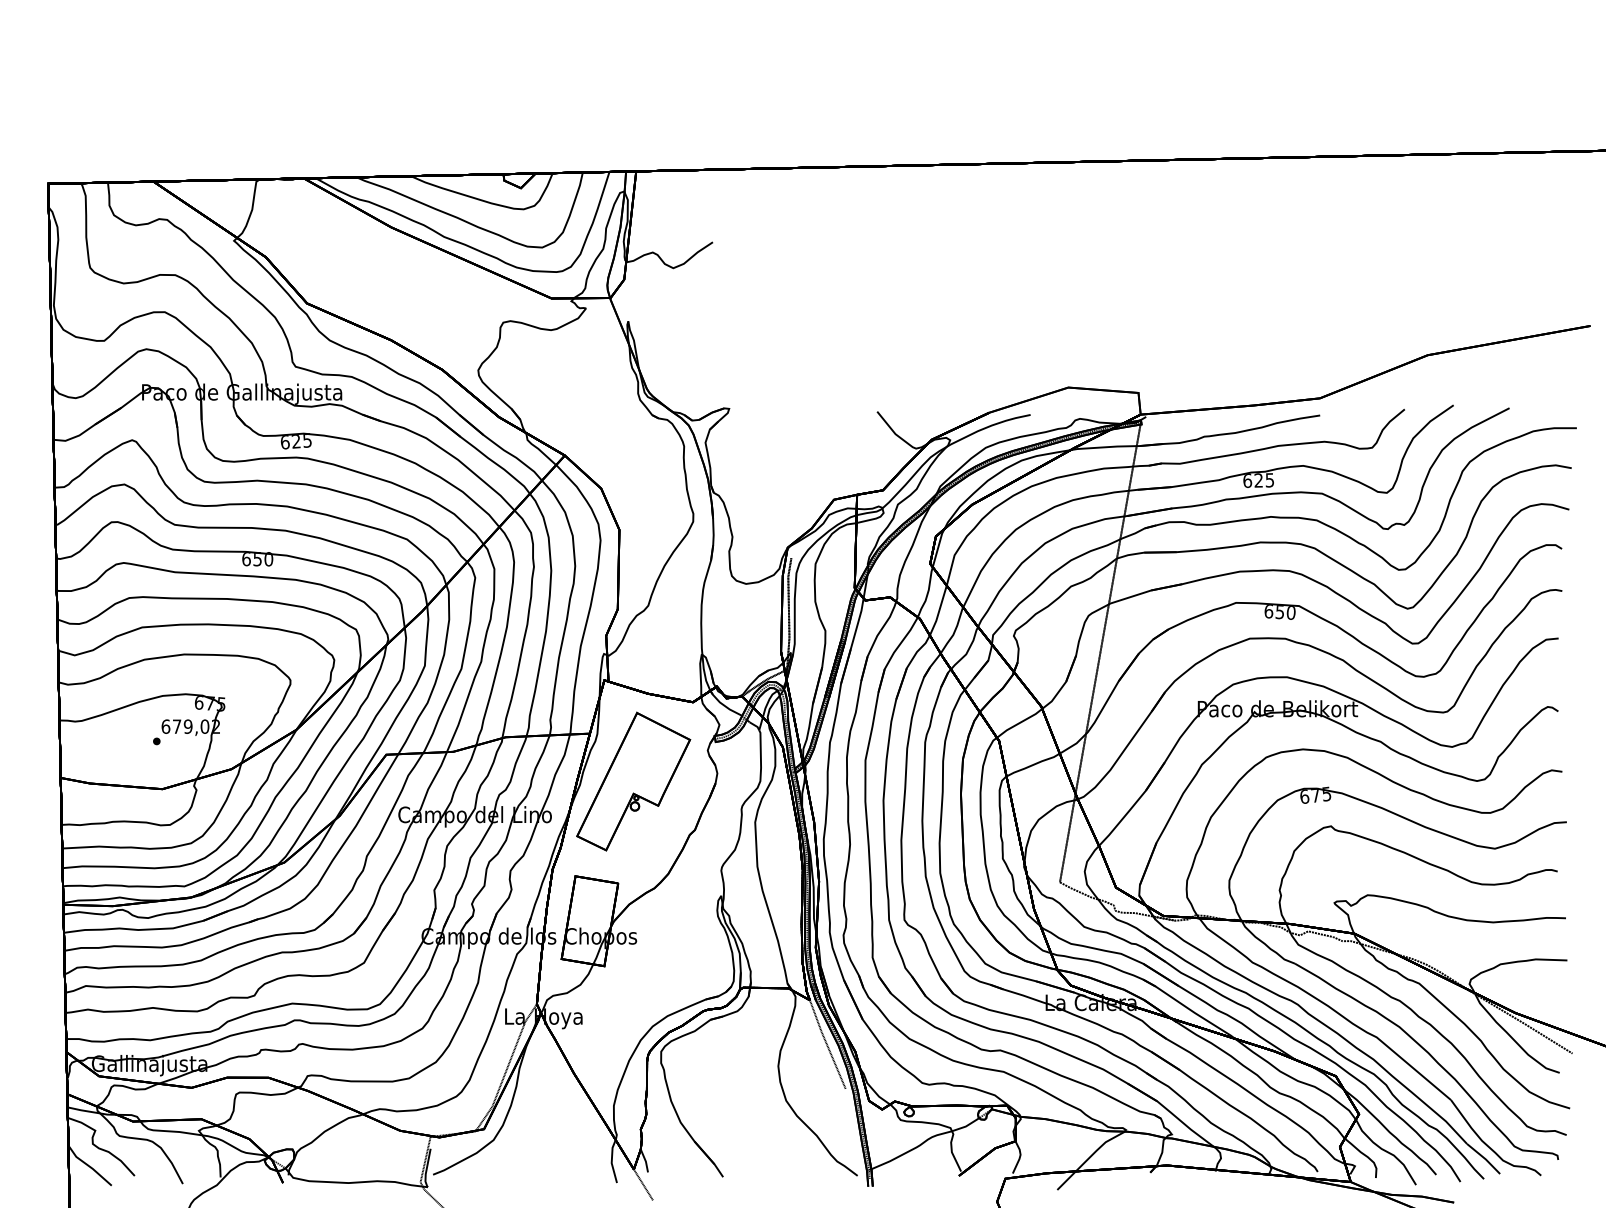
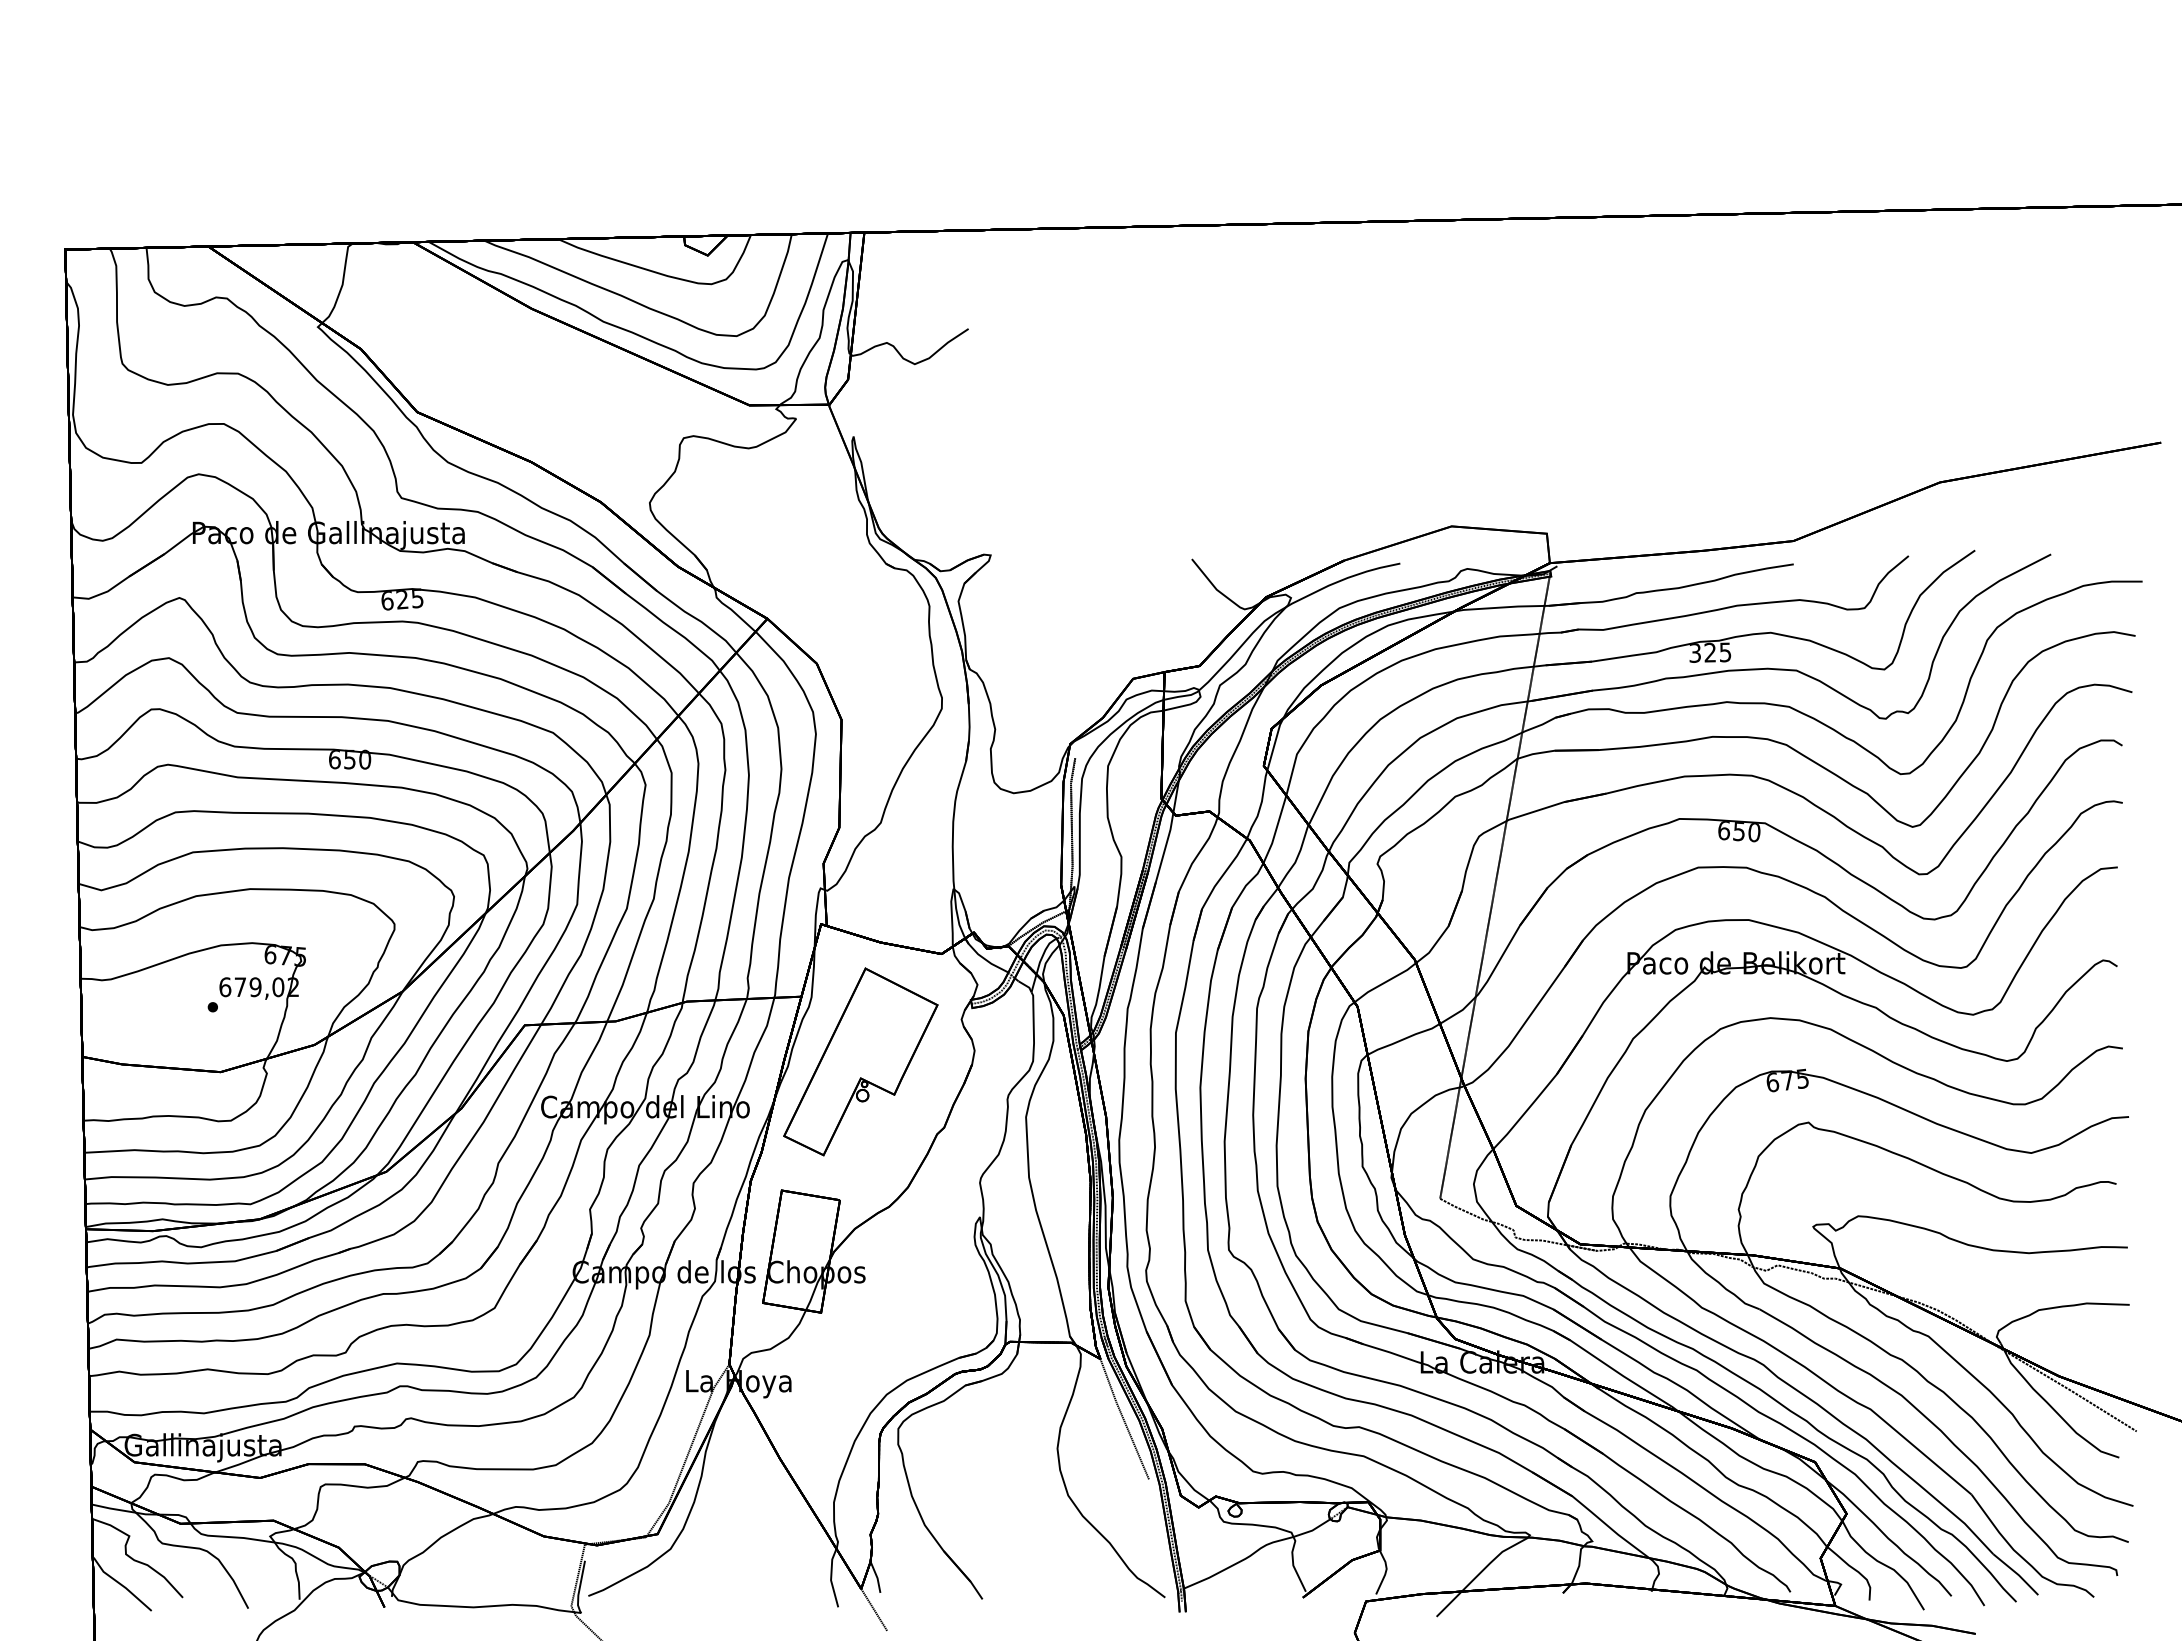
text: (1247, 480) -> (1695, 652), 625 -> 325

